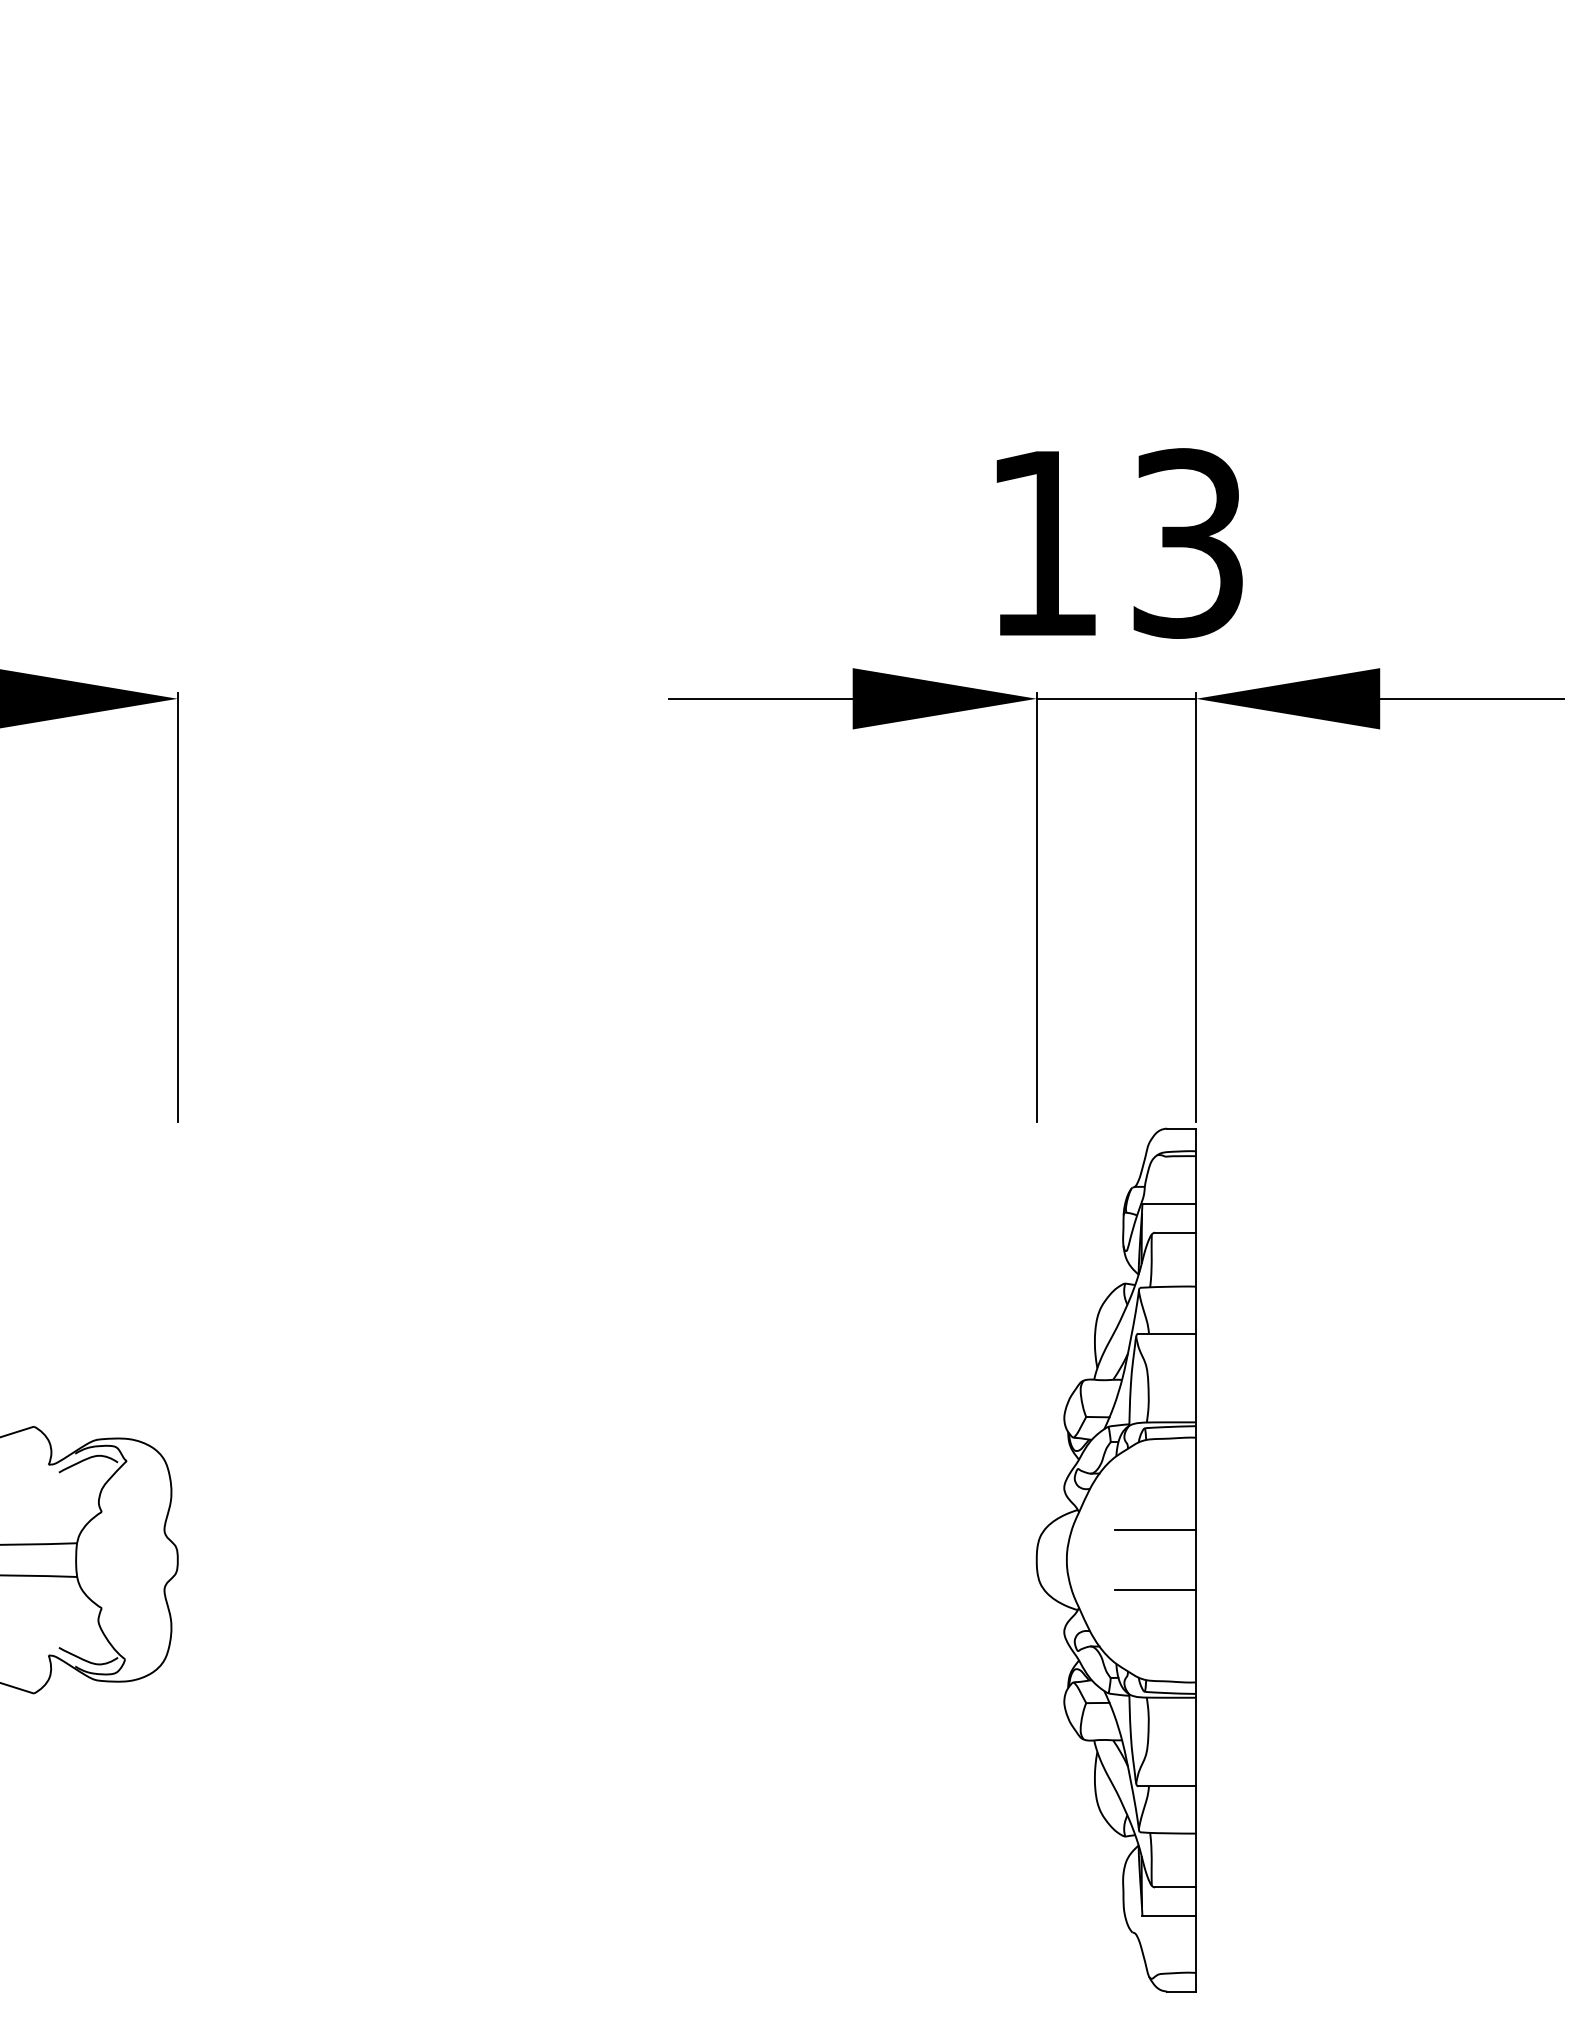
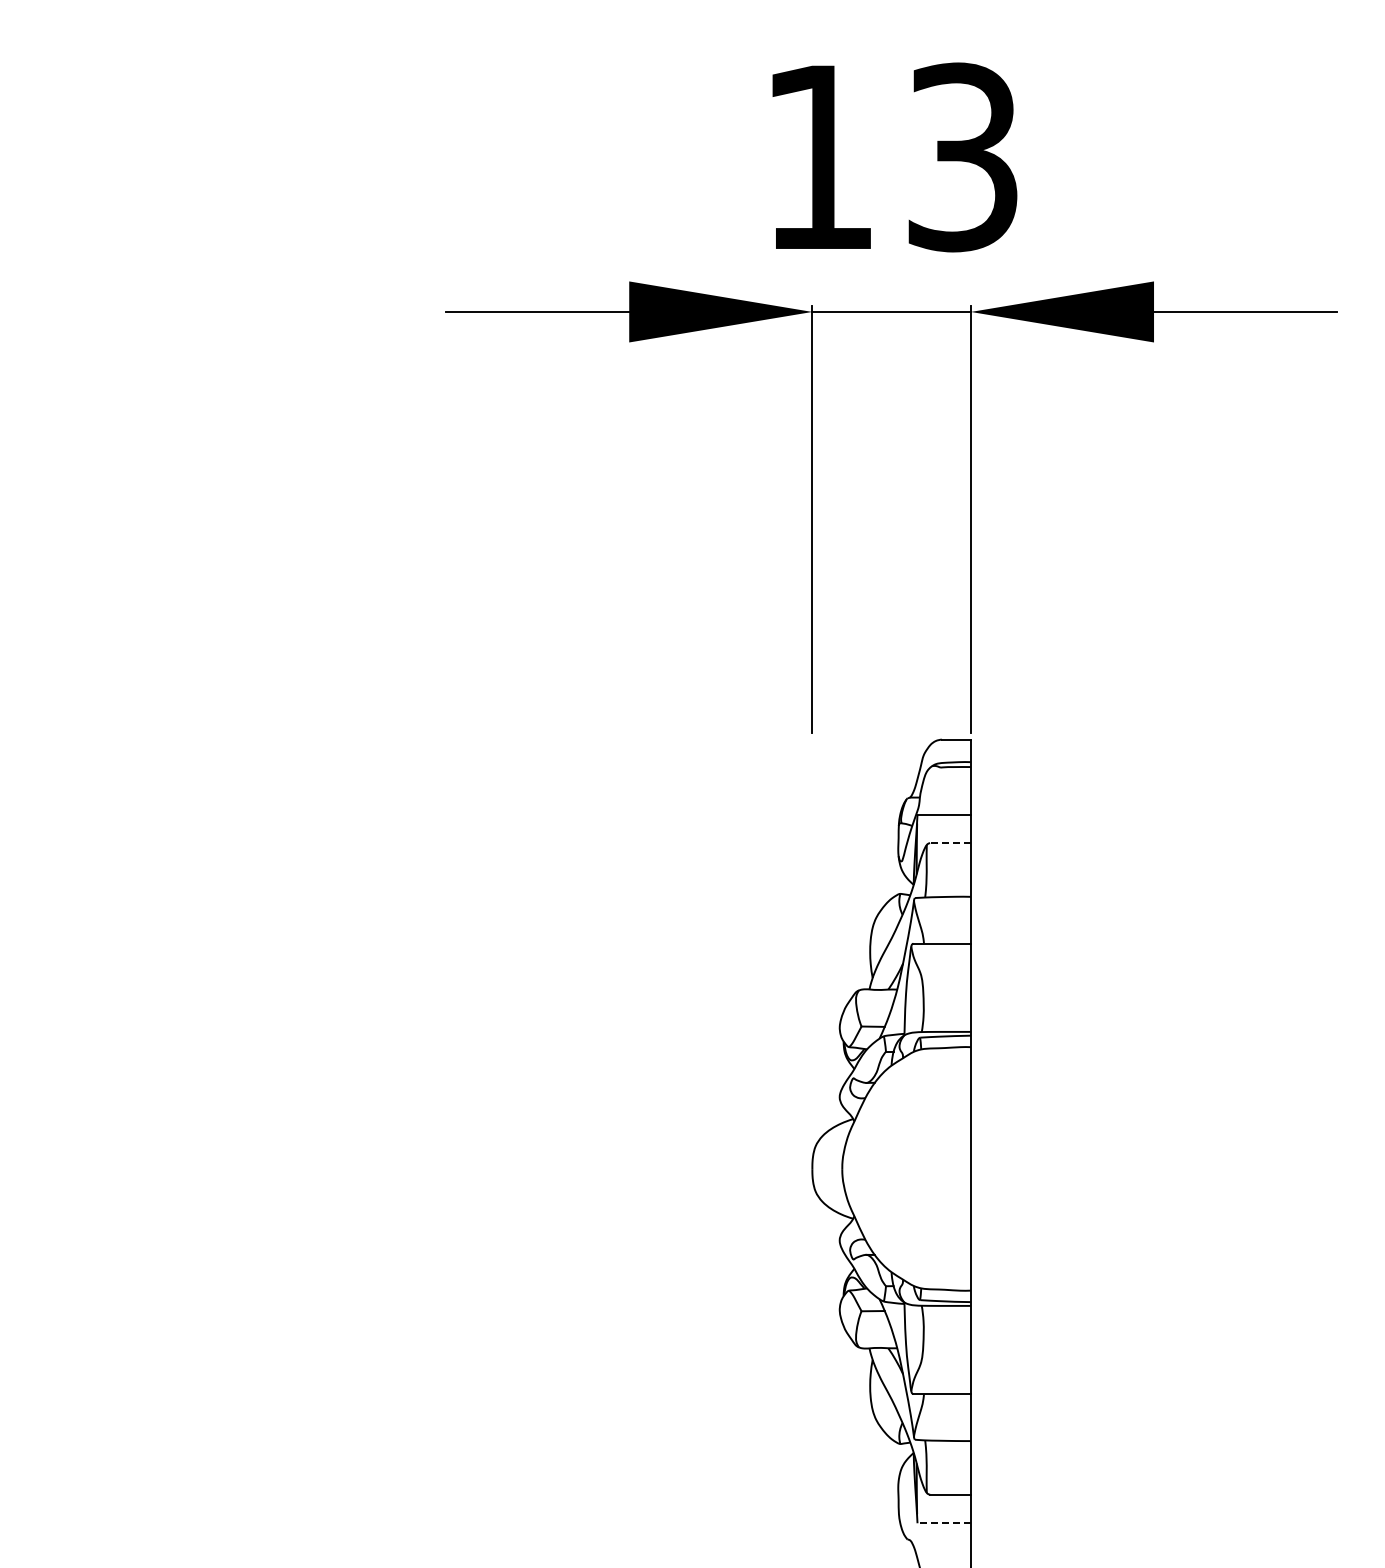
line: (1175, 1232) -> (950, 842), solid -> dashed
line: (1155, 1529) -> (930, 1138), removed
line: (1155, 1590) -> (930, 1199), removed
line: (1169, 1916) -> (944, 1523), solid -> dashed

